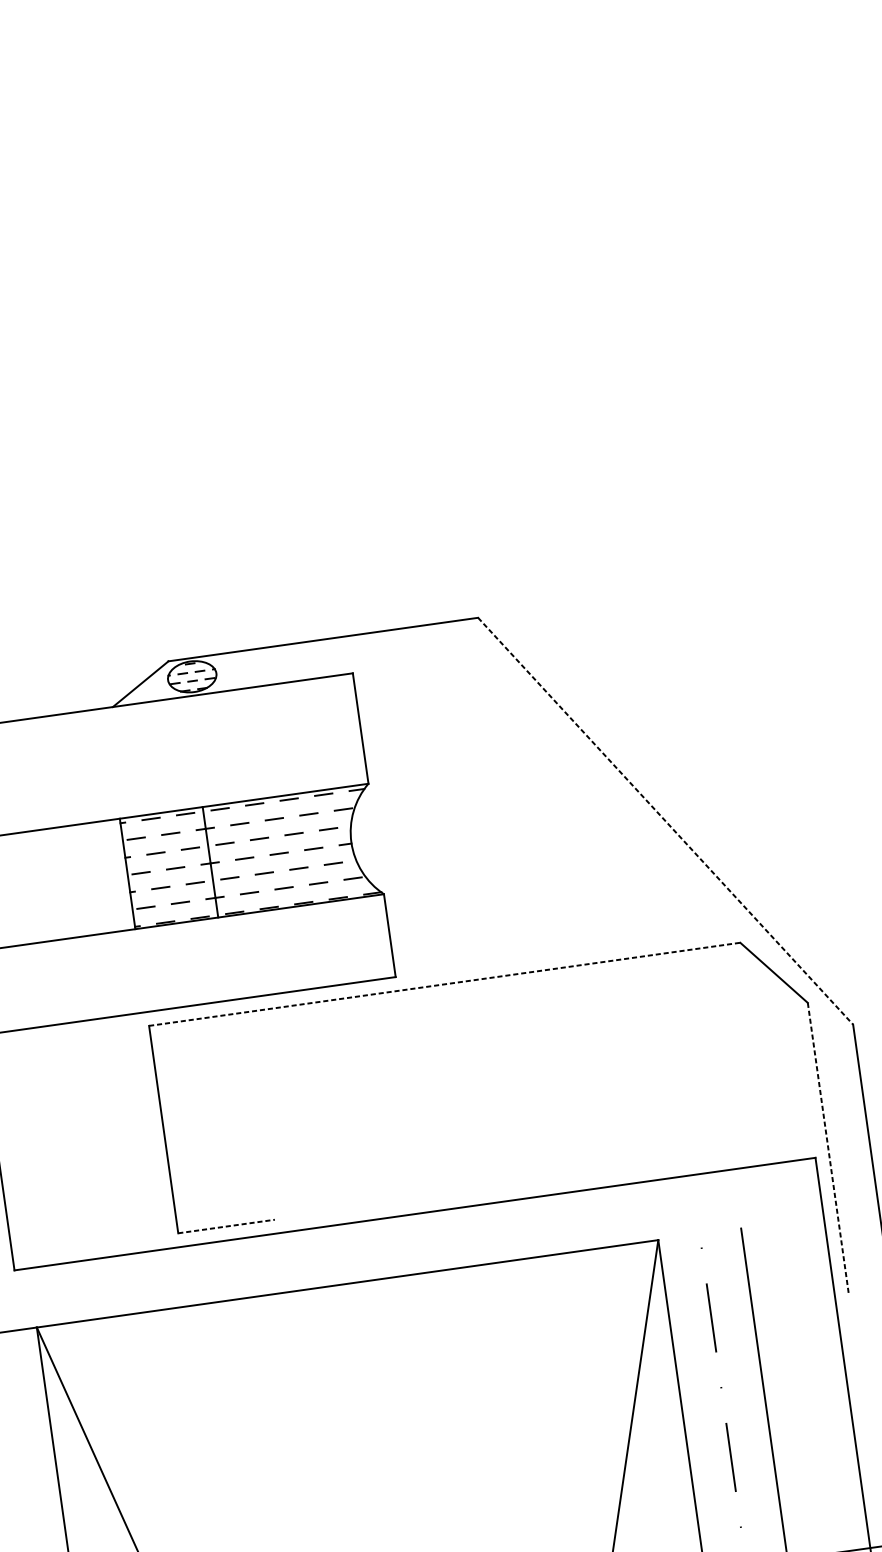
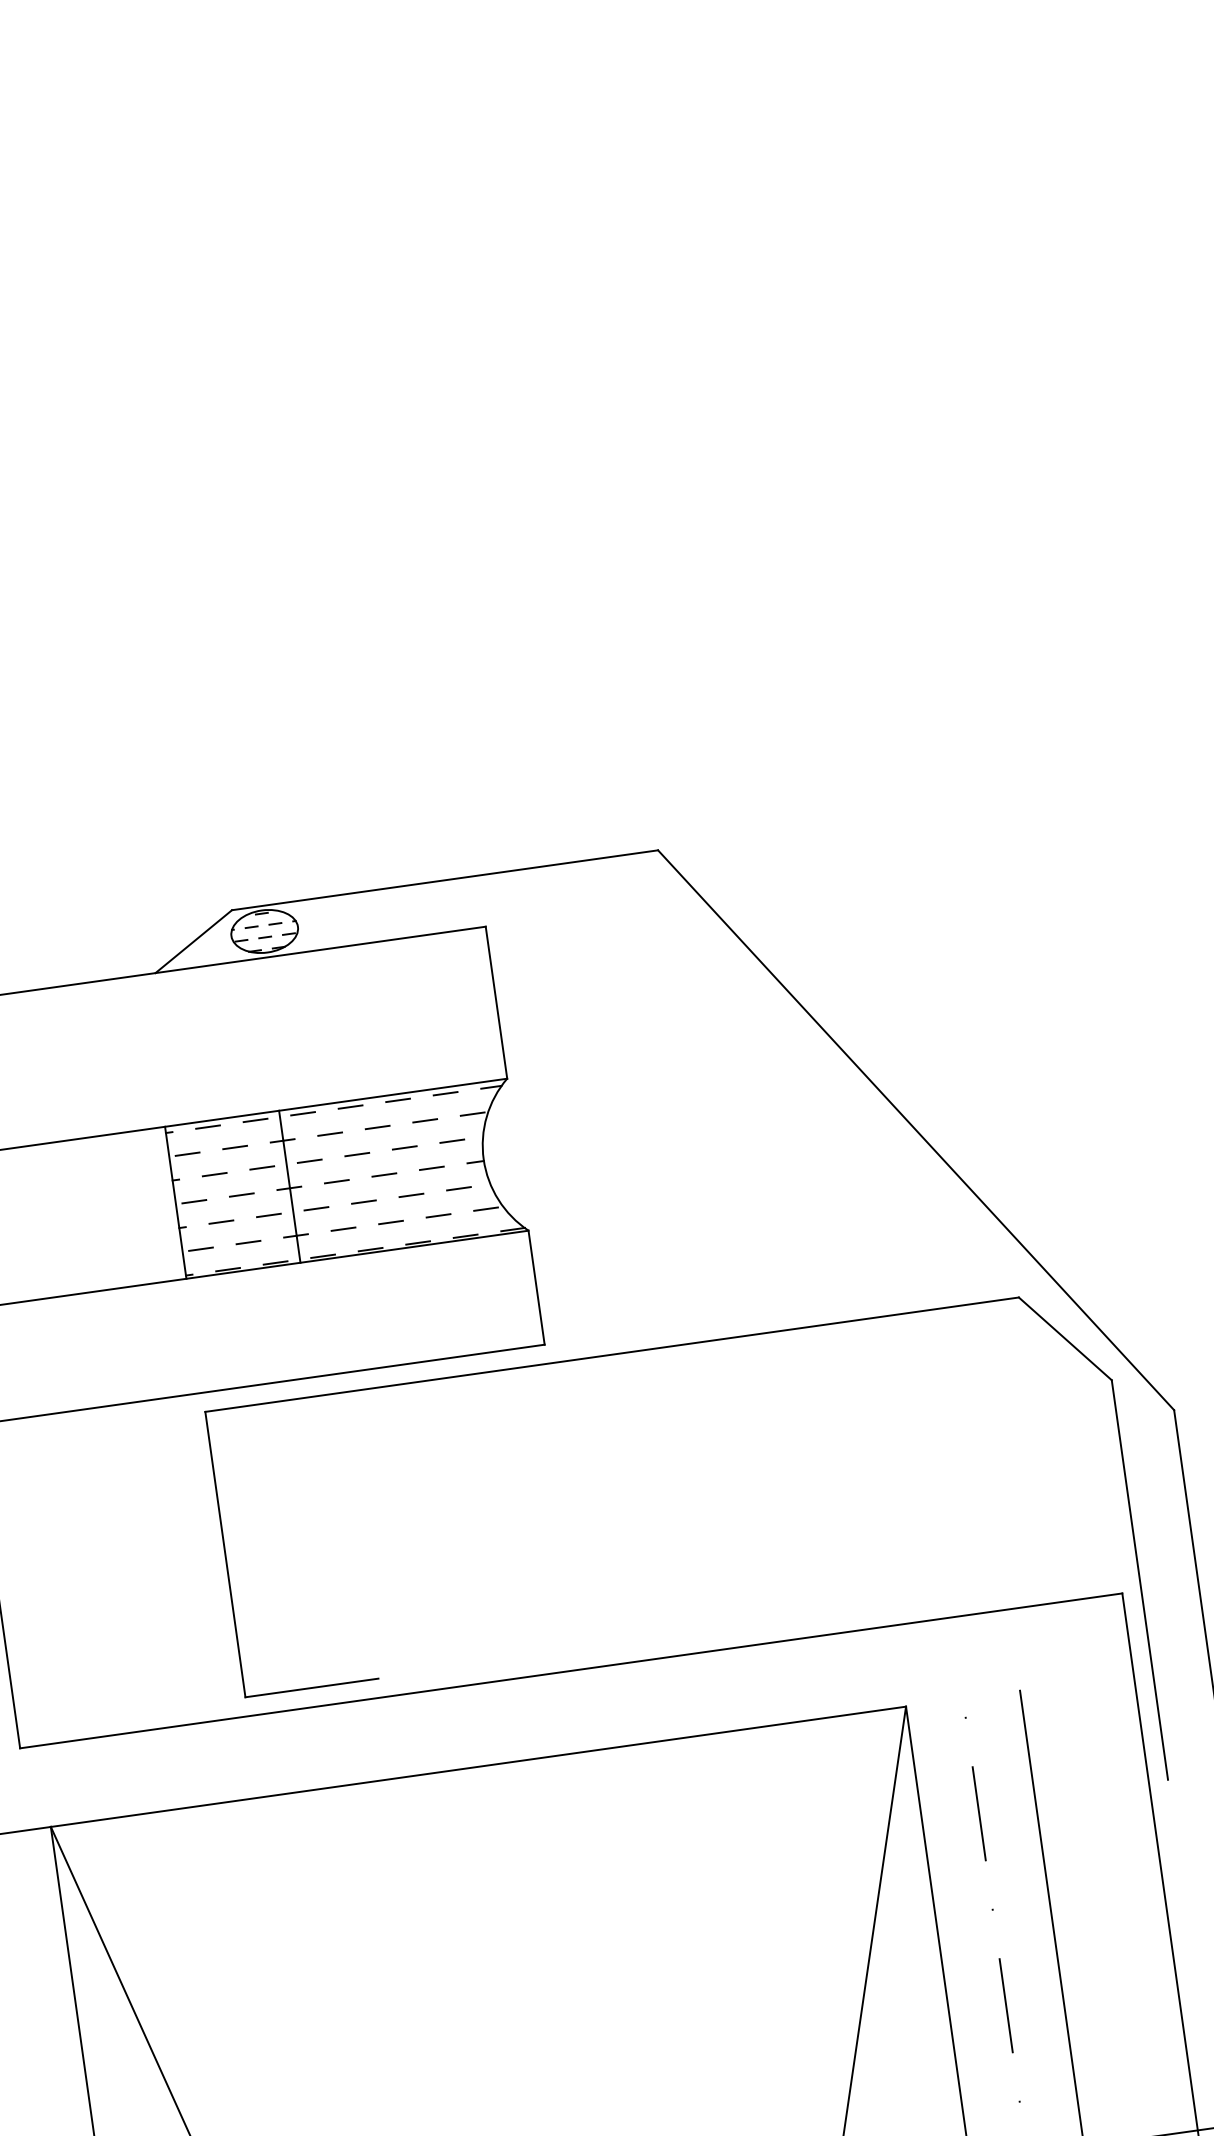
line: (665, 821) -> (916, 1130), dashed -> solid
line: (444, 984) -> (612, 1354), dashed -> solid
line: (827, 1148) -> (1139, 1580), dashed -> solid
line: (226, 1226) -> (312, 1687), dashed -> solid

